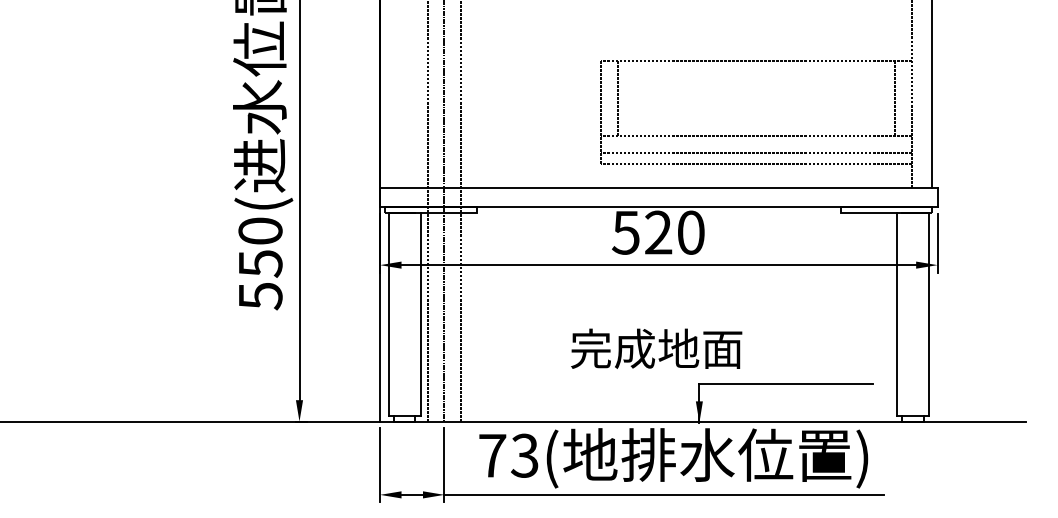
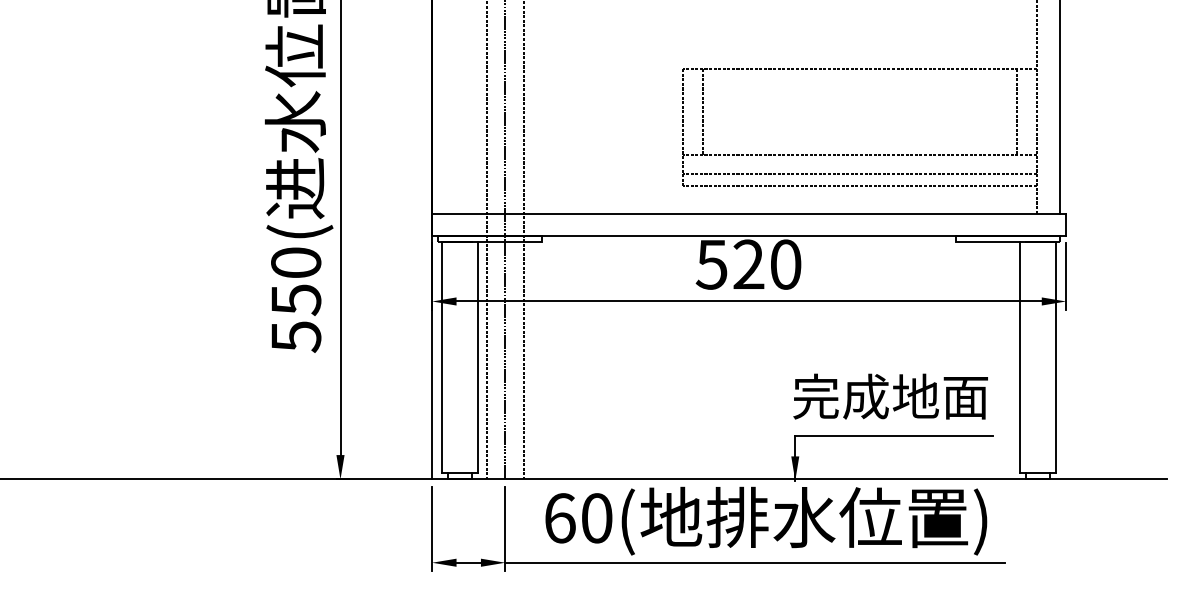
text: (656, 348) -> (890, 396), moved
text: (508, 455) -> (578, 518), 73 -> 60

